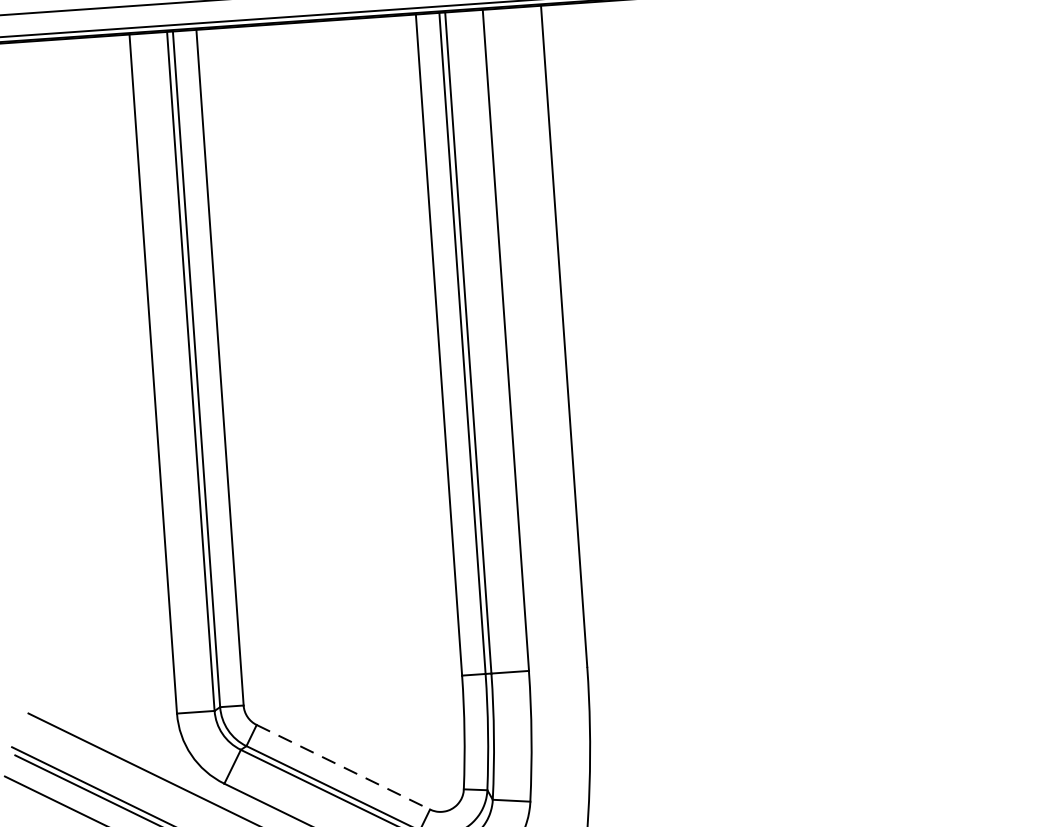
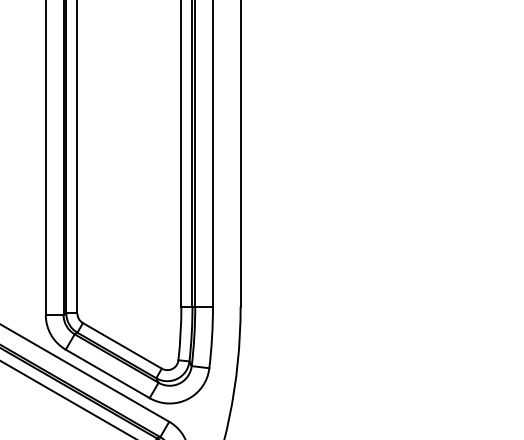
line: (343, 766) -> (122, 345), dashed -> solid

